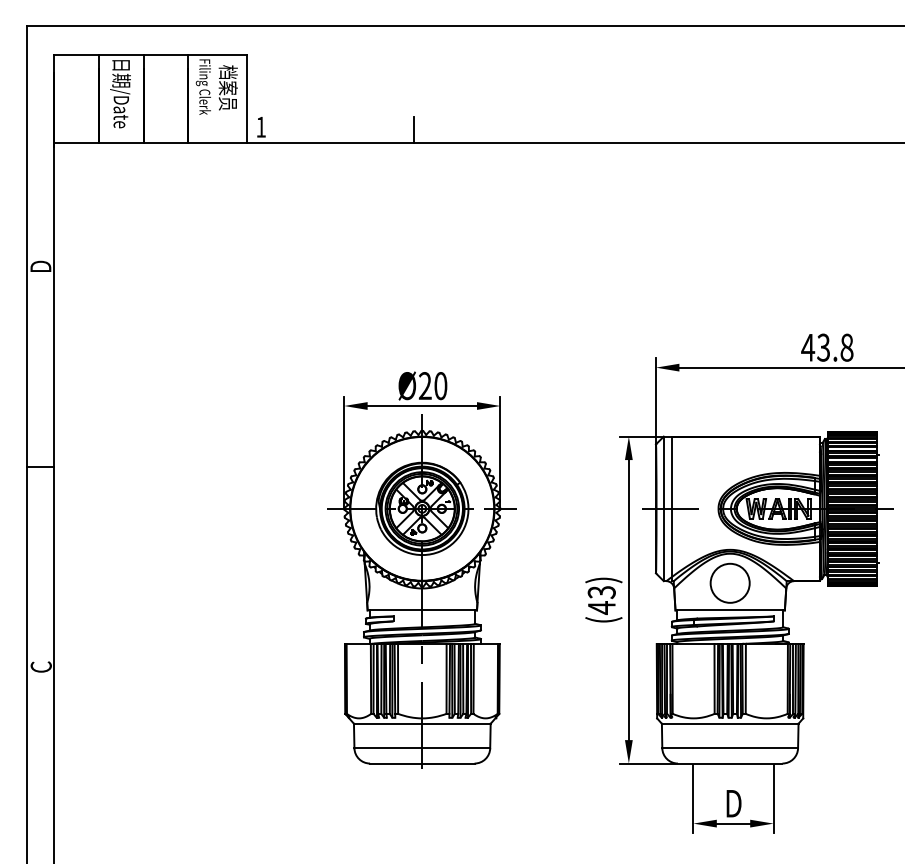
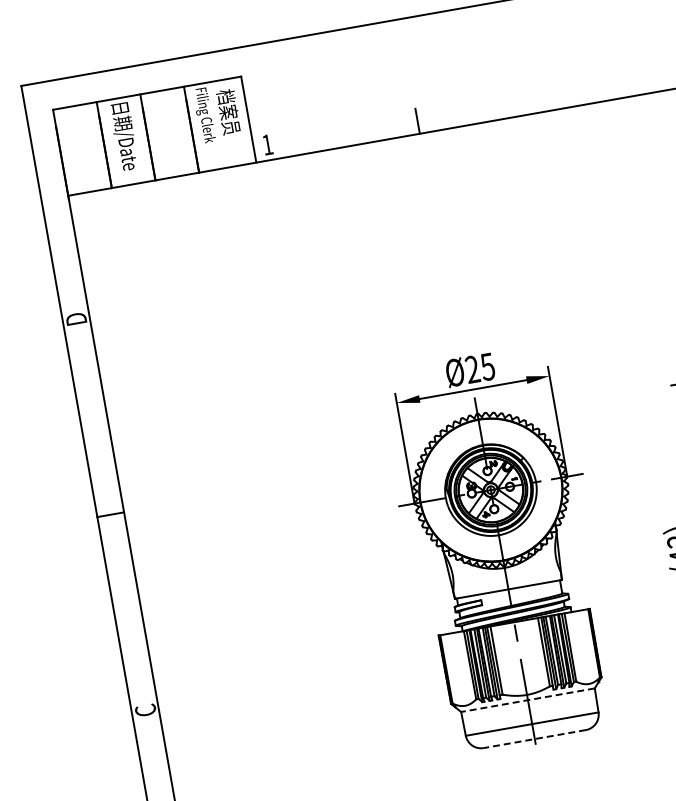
text: (440, 386) -> (487, 367), 20 -> 25
line: (421, 723) -> (527, 700), solid -> dashed
line: (421, 763) -> (534, 739), solid -> dashed

